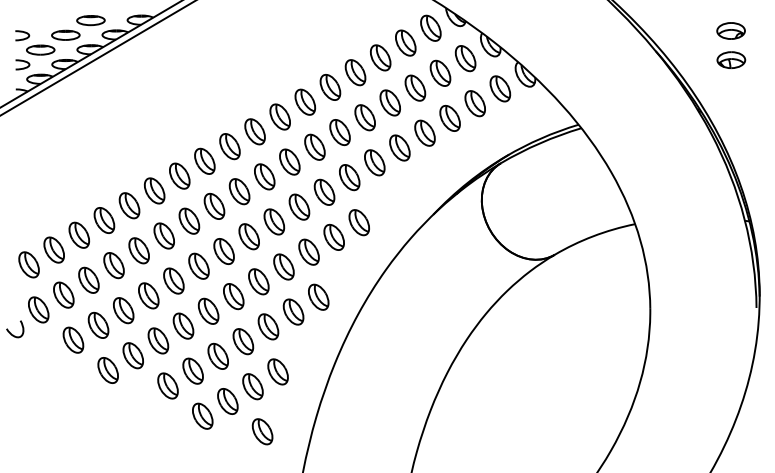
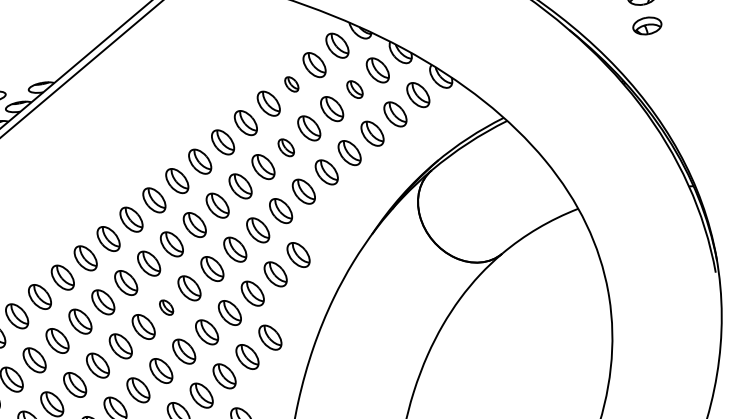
part: (380, 57) -> (291, 84), size x0.6
part: (440, 72) -> (354, 88), size x0.7
part: (364, 117) -> (285, 147), size x0.7
part: (223, 251) -> (165, 307), size x0.6

